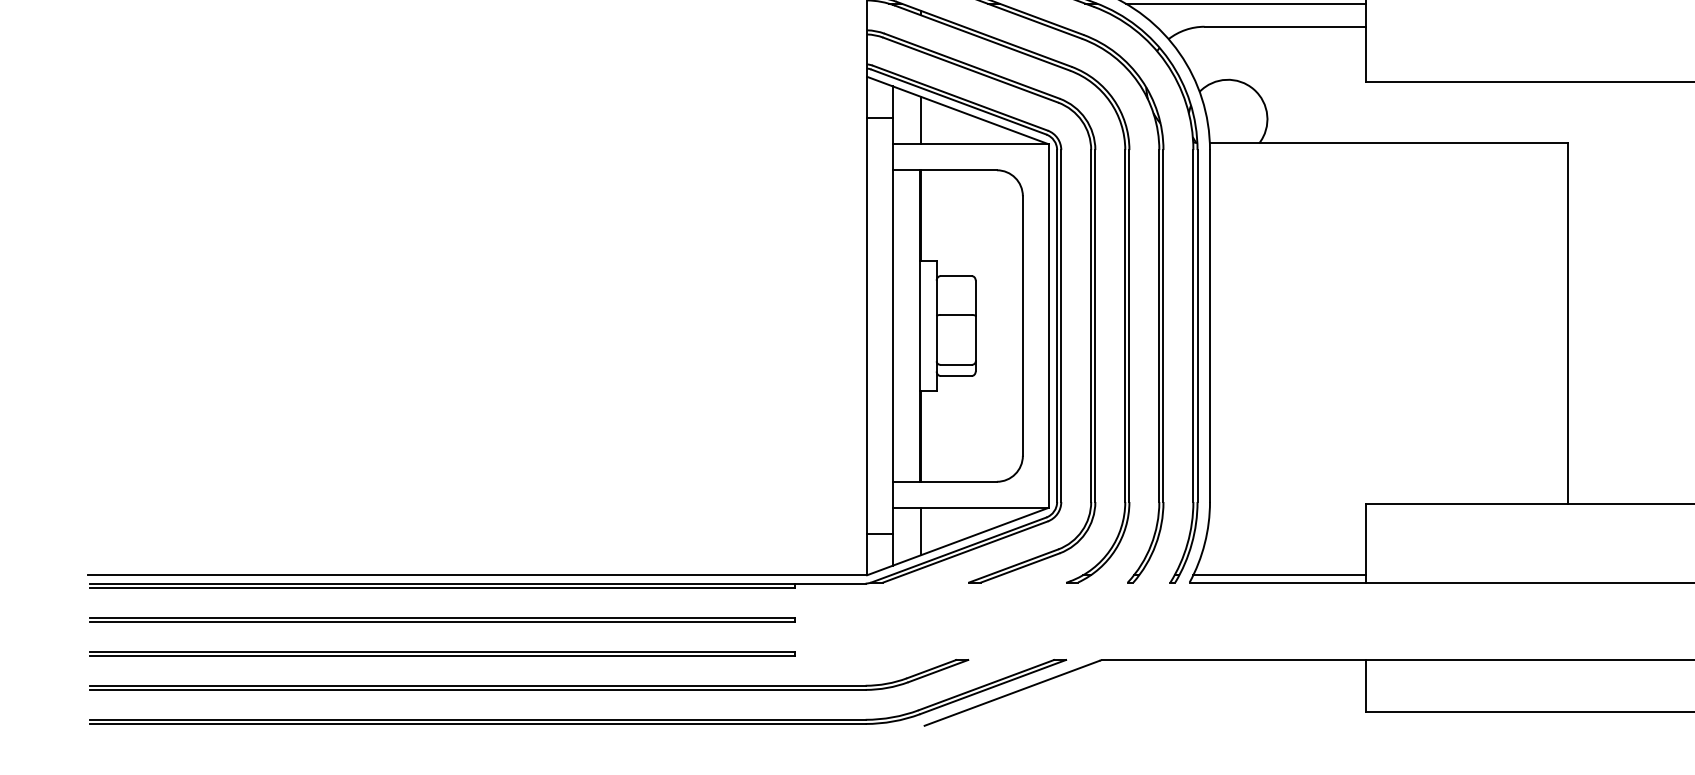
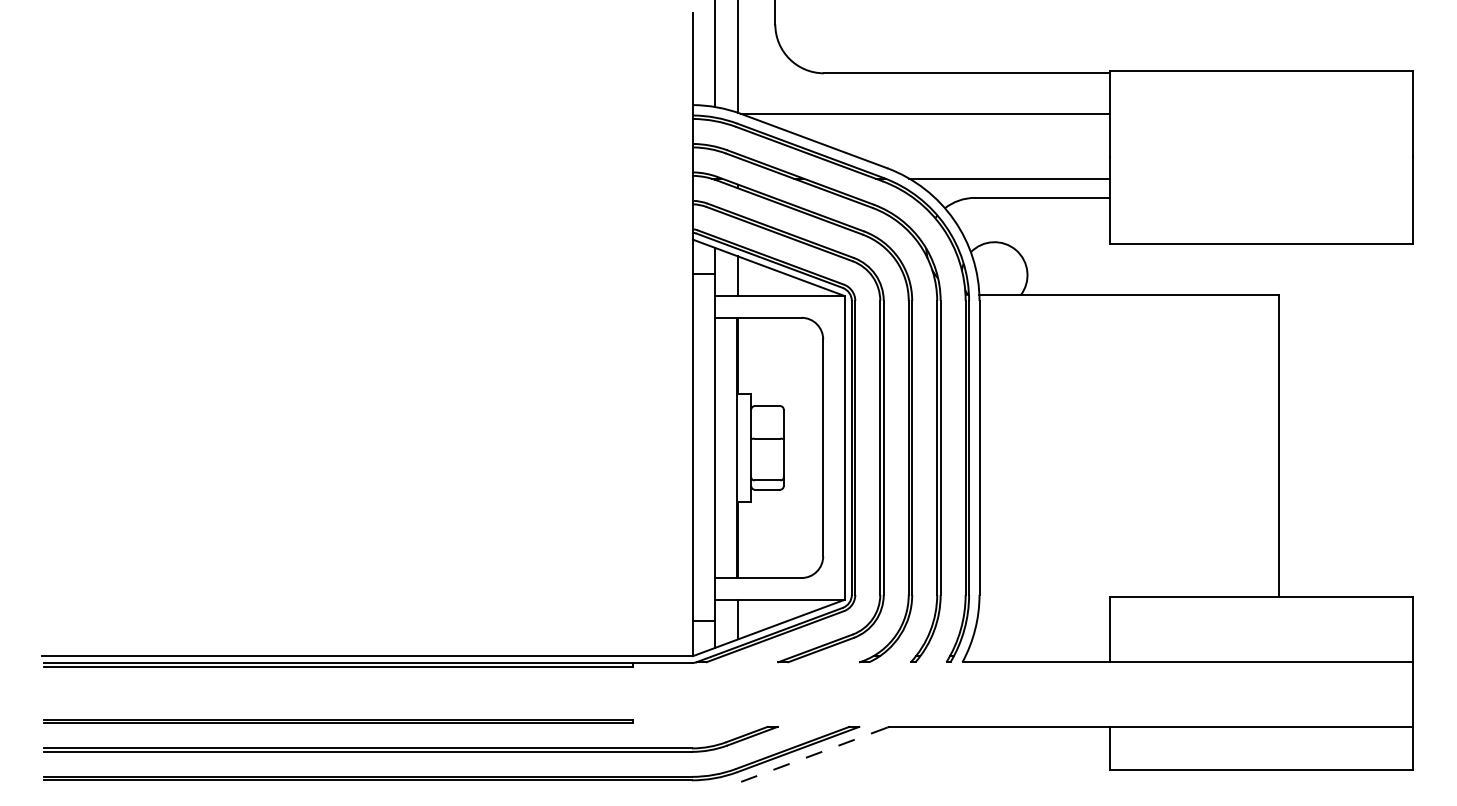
line: (1279, 575) -> (1037, 656), removed
line: (442, 618) -> (338, 692), removed
line: (1012, 693) -> (814, 754), solid -> dashed

